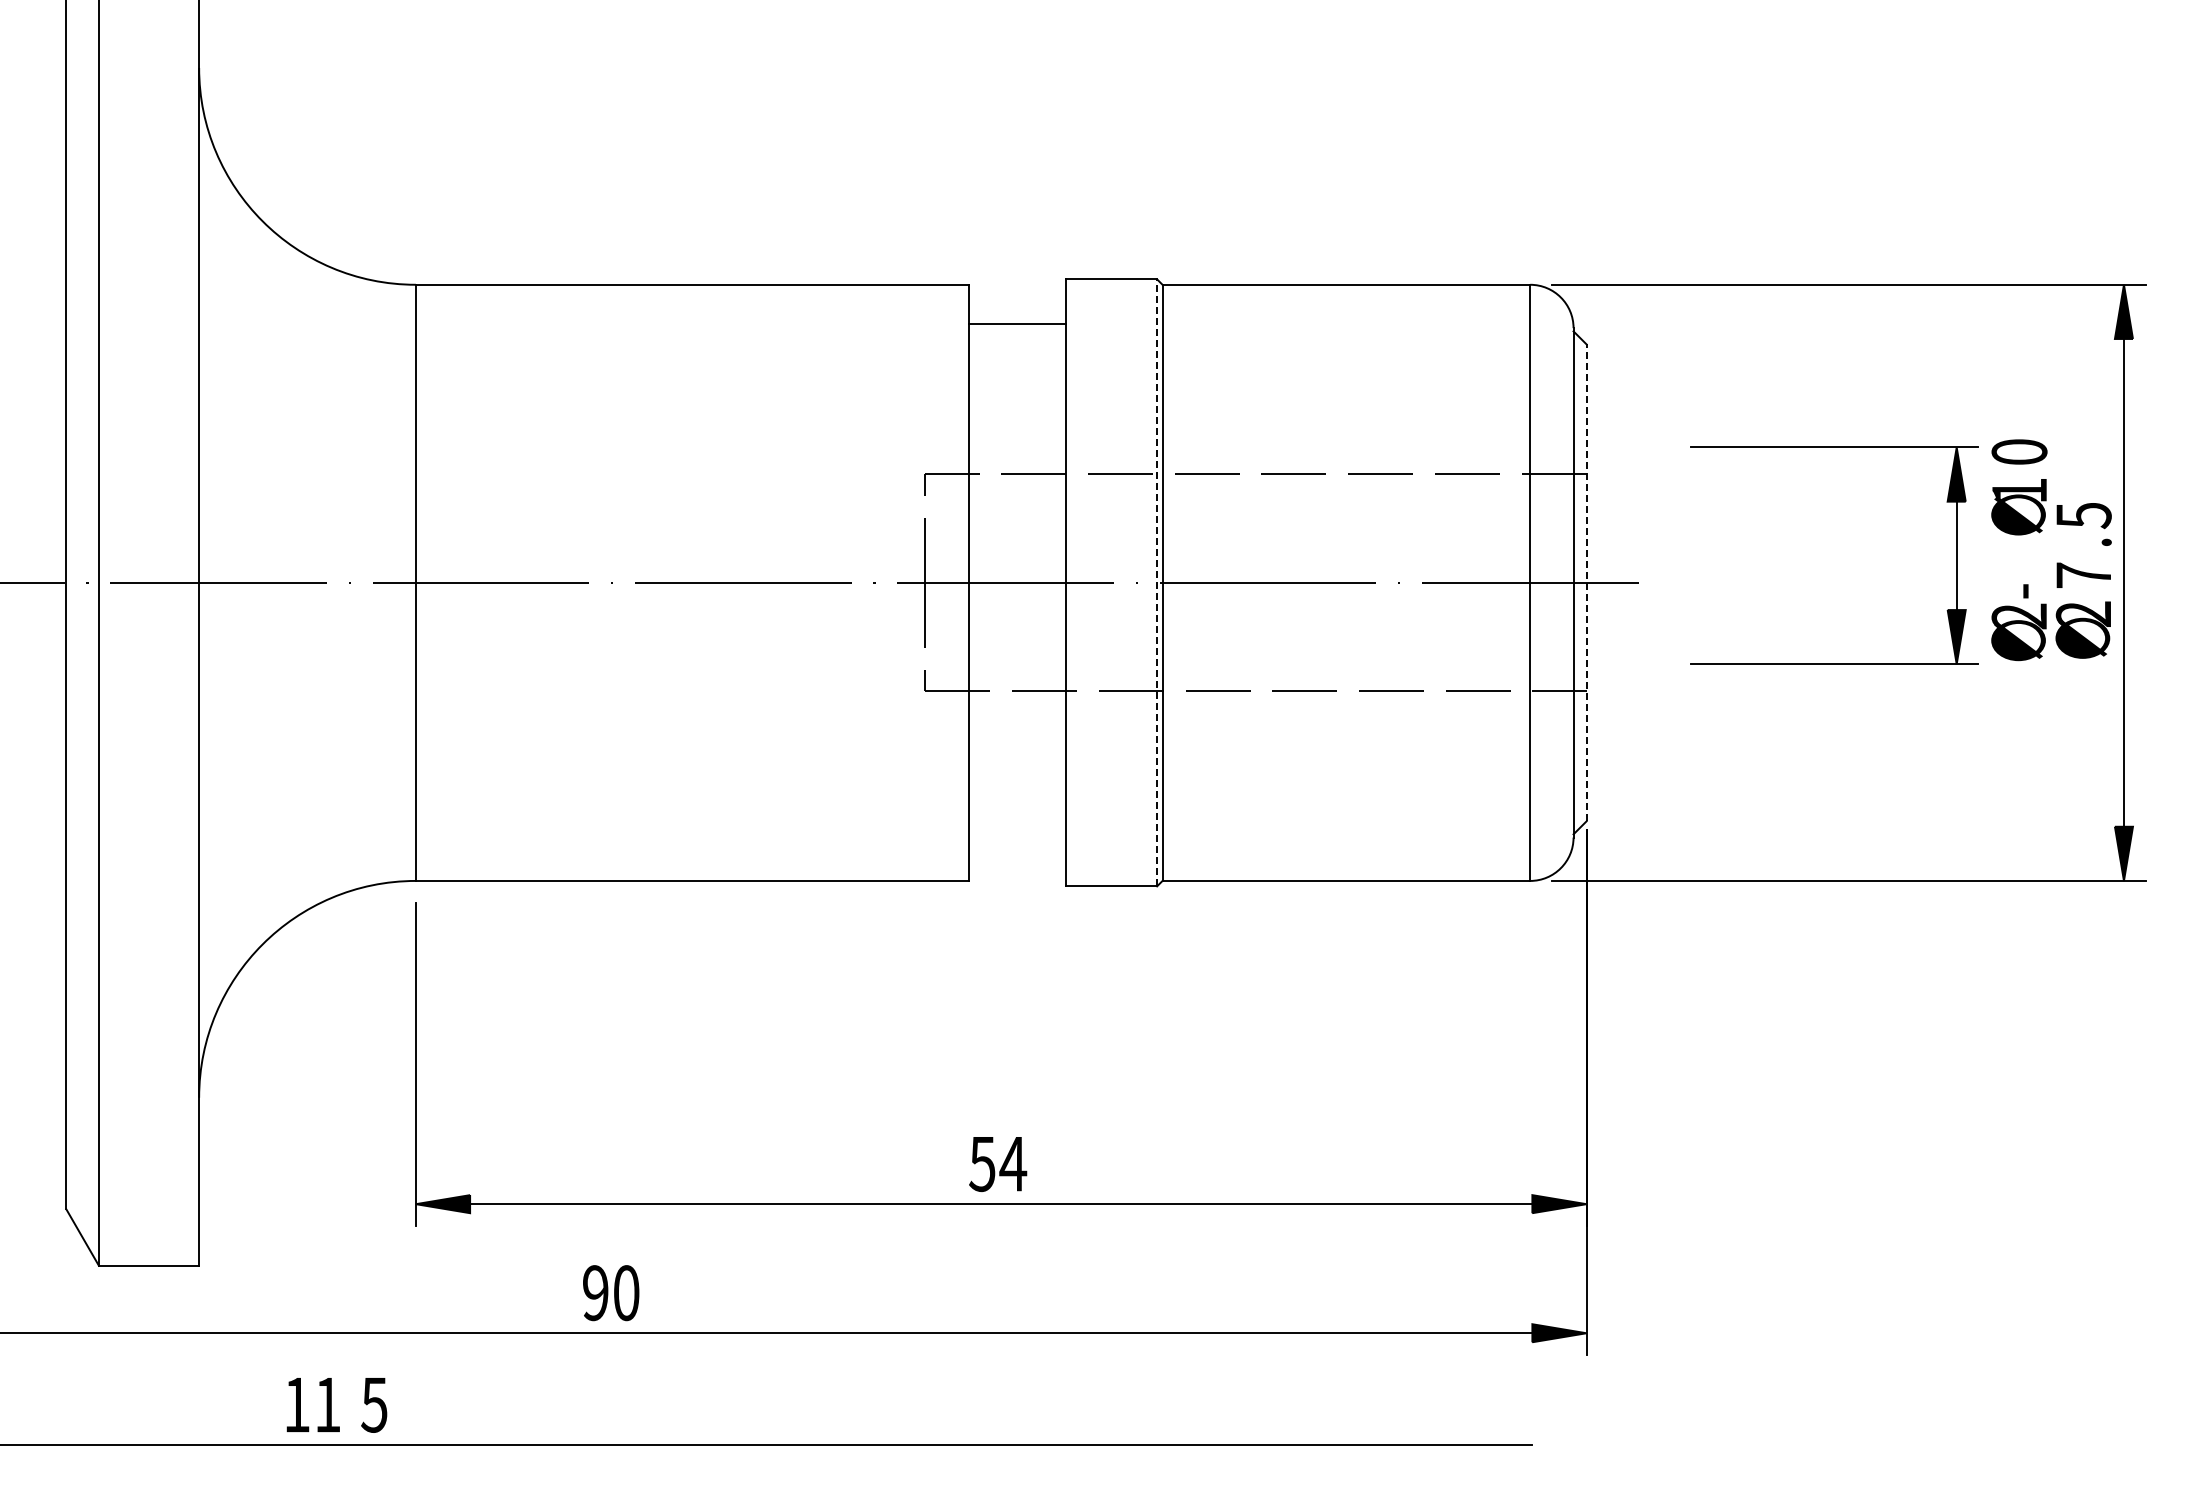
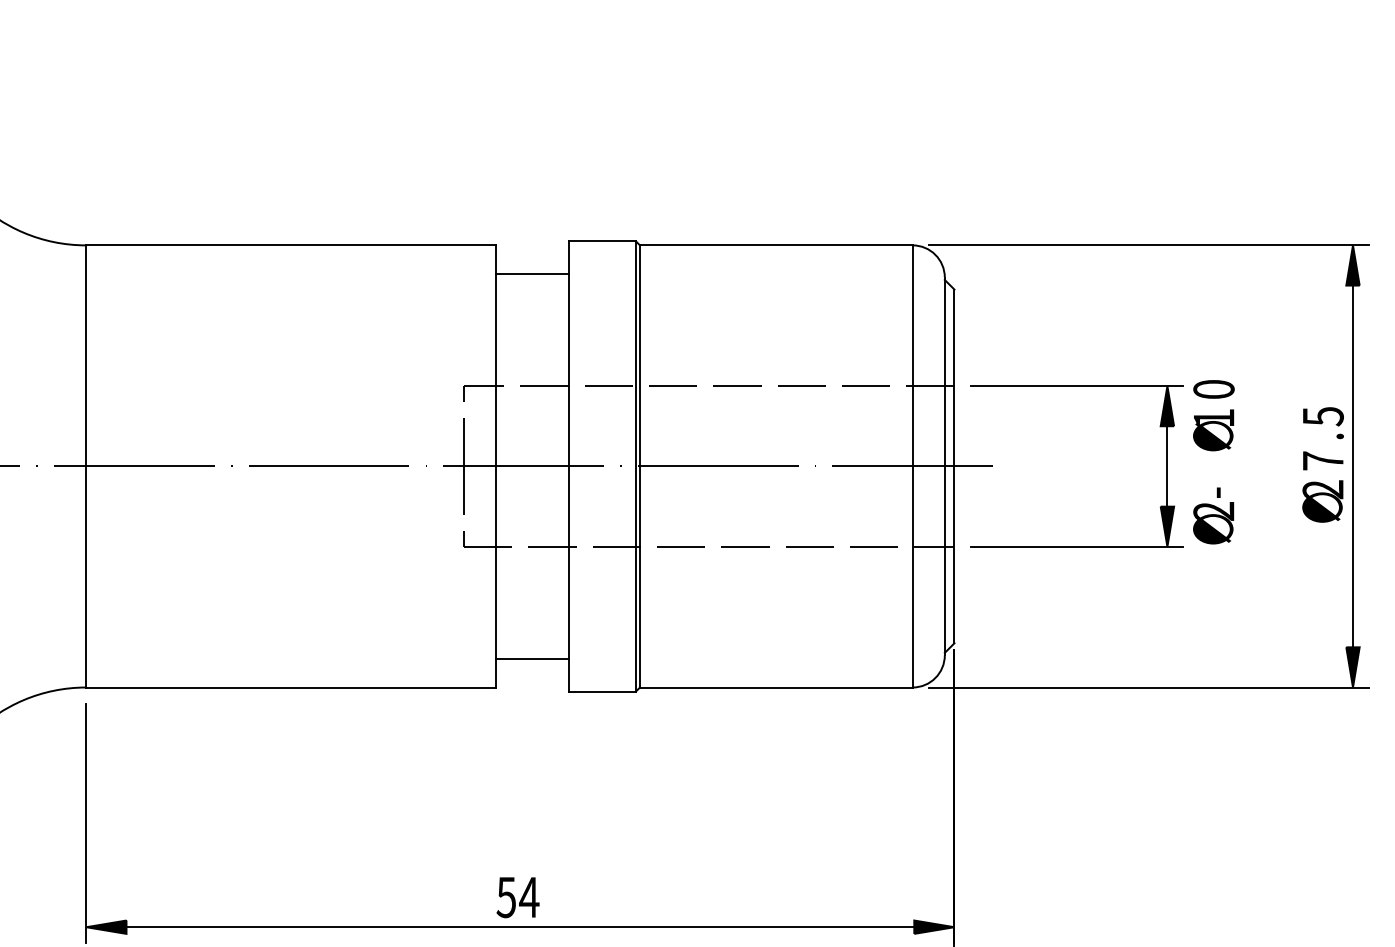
part: (1956, 551) -> (1167, 463), moved
line: (1157, 582) -> (636, 466), dashed -> solid
line: (1586, 582) -> (954, 466), dashed -> solid
line: (1017, 841) -> (532, 658), added

